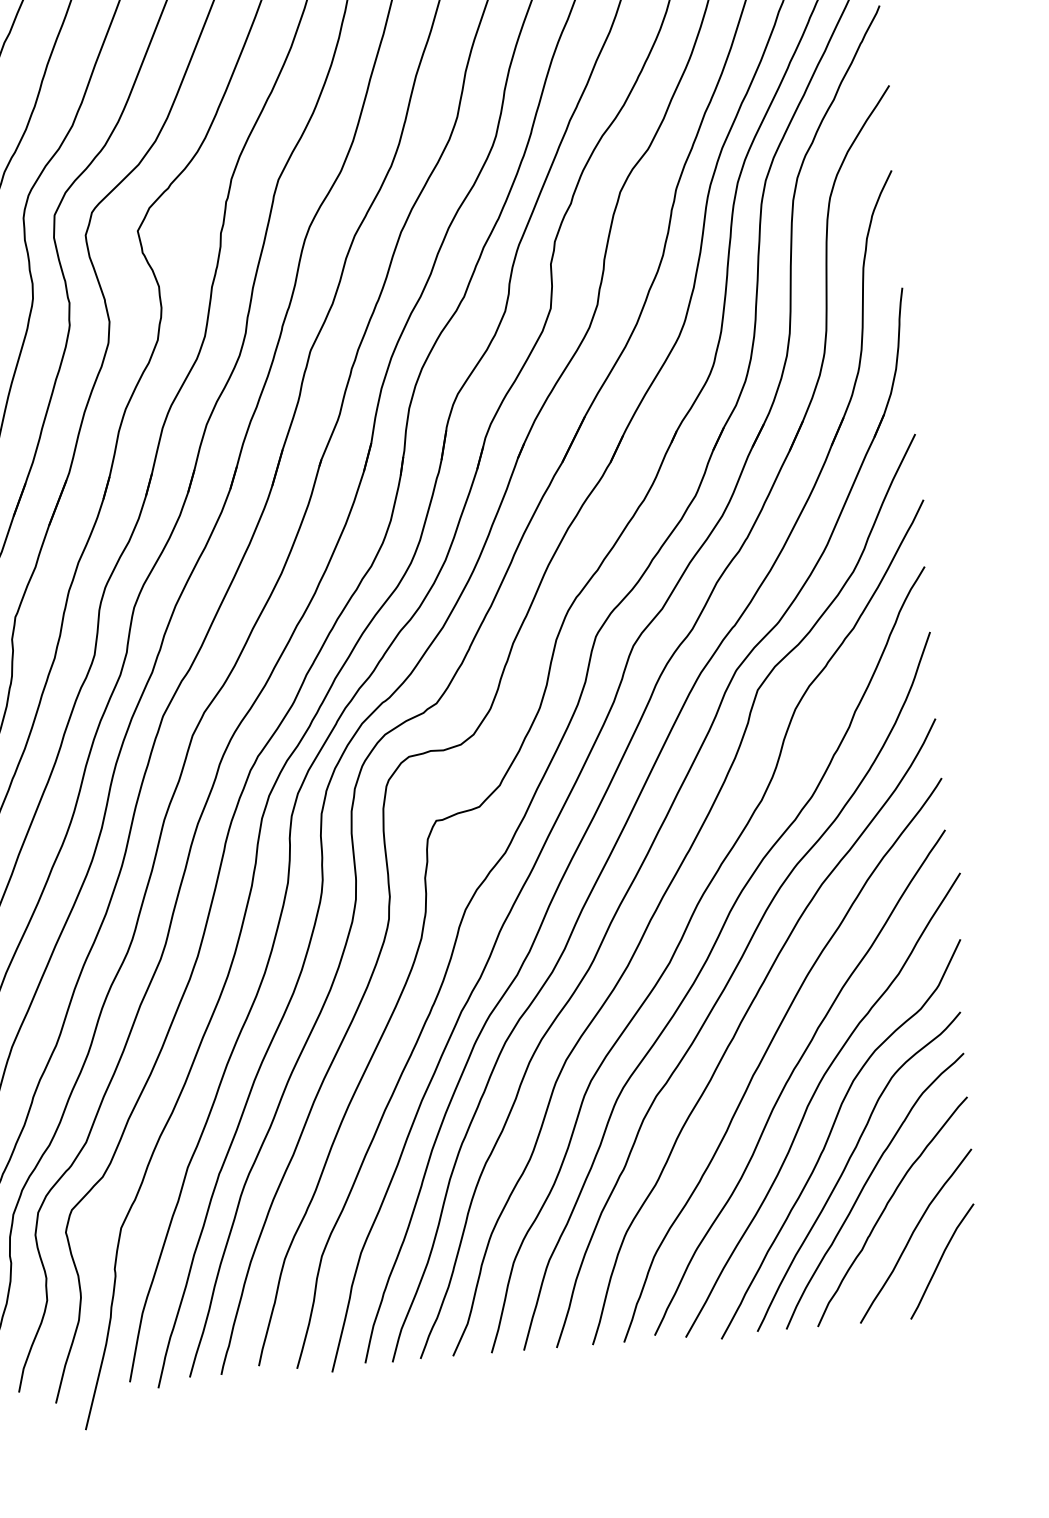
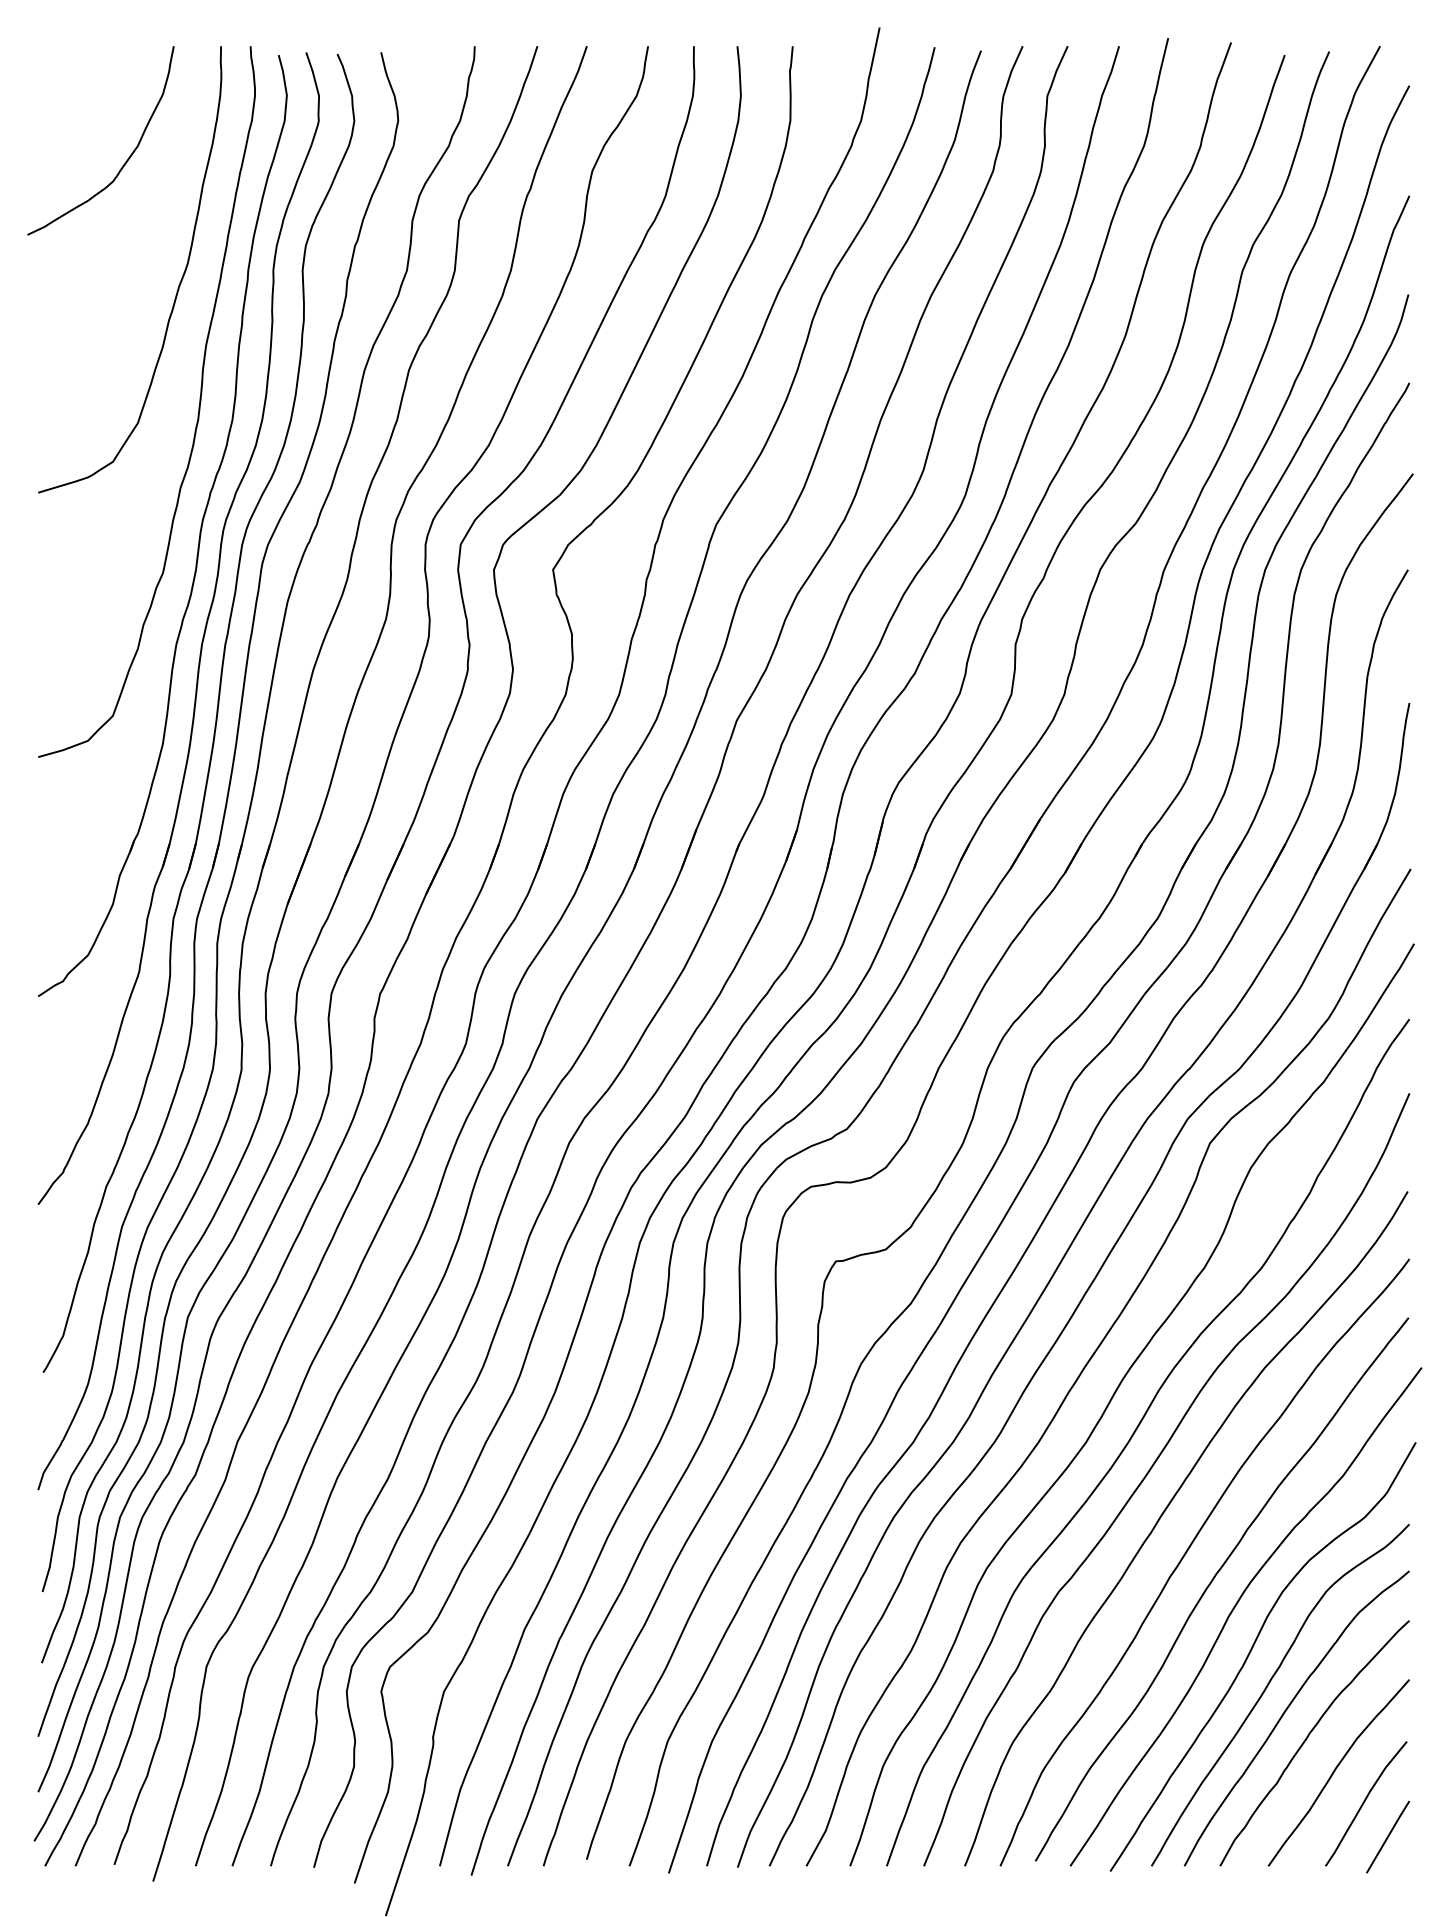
line: (964, 1288) -> (1388, 1836), added

